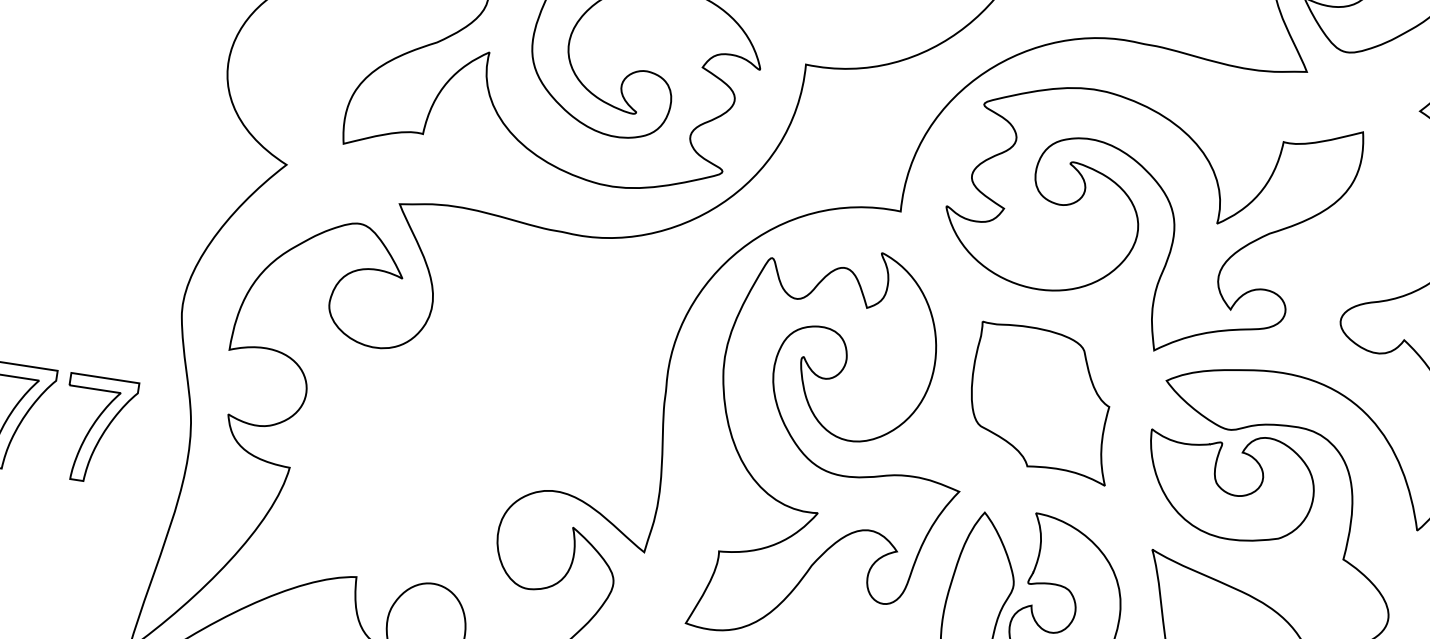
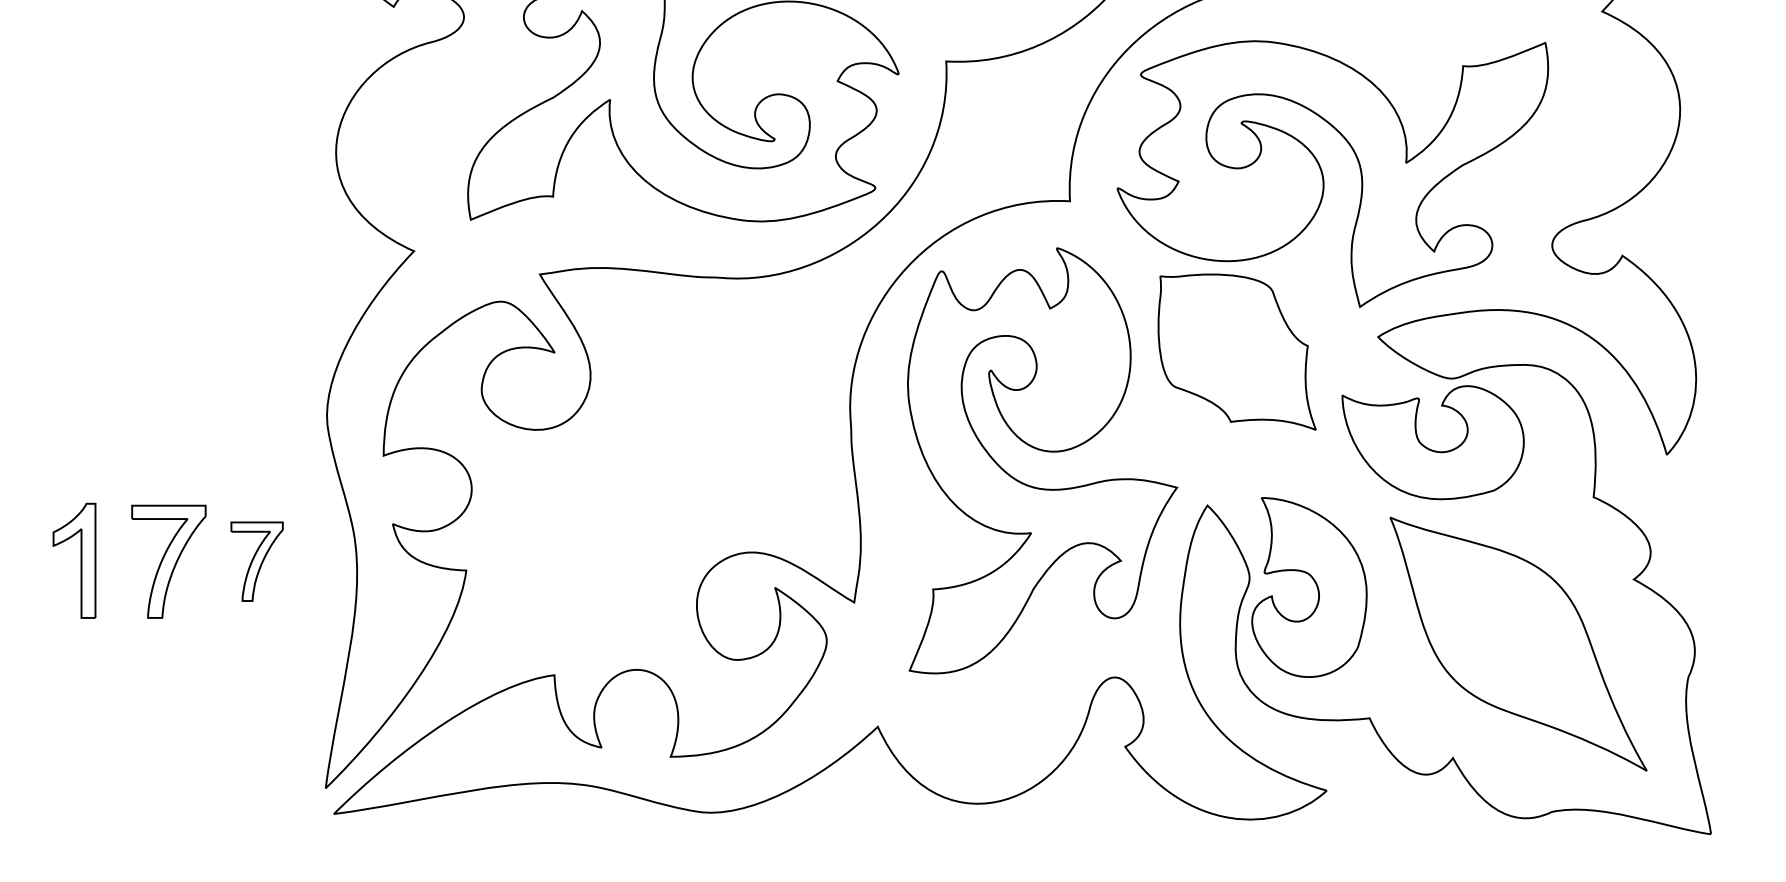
part: (1042, 402) -> (1236, 351), moved
part: (96, 429) -> (256, 561), size x0.7
part: (1225, 490) -> (1429, 448), moved

